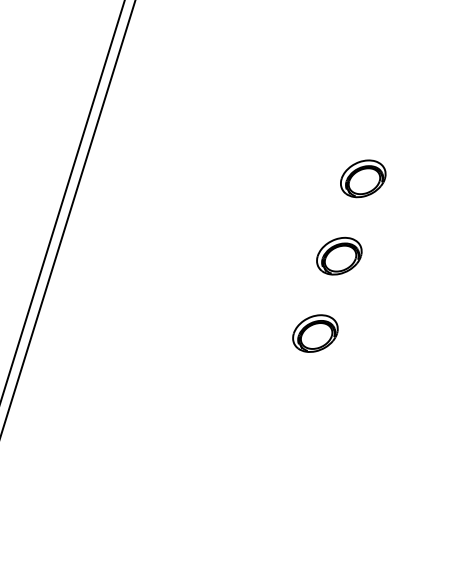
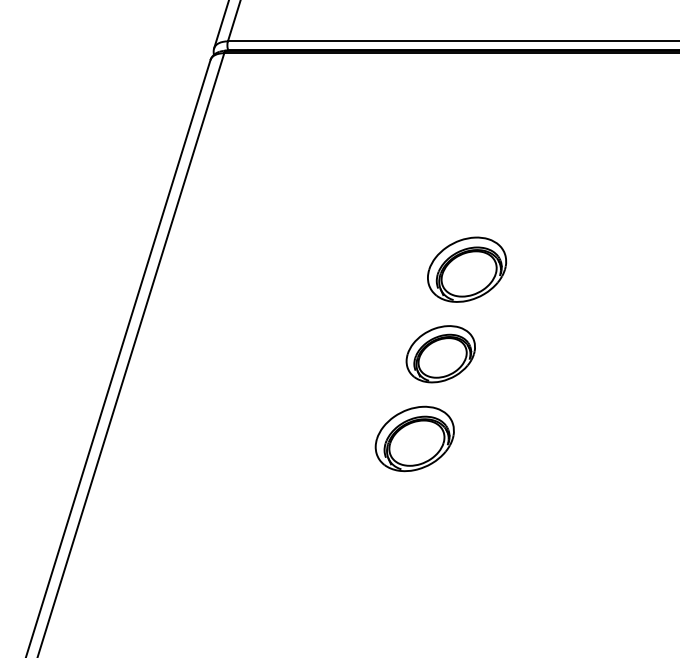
part: (362, 178) -> (466, 269), size x1.6
part: (339, 256) -> (440, 354), size x1.4
part: (315, 333) -> (414, 438), size x1.6

